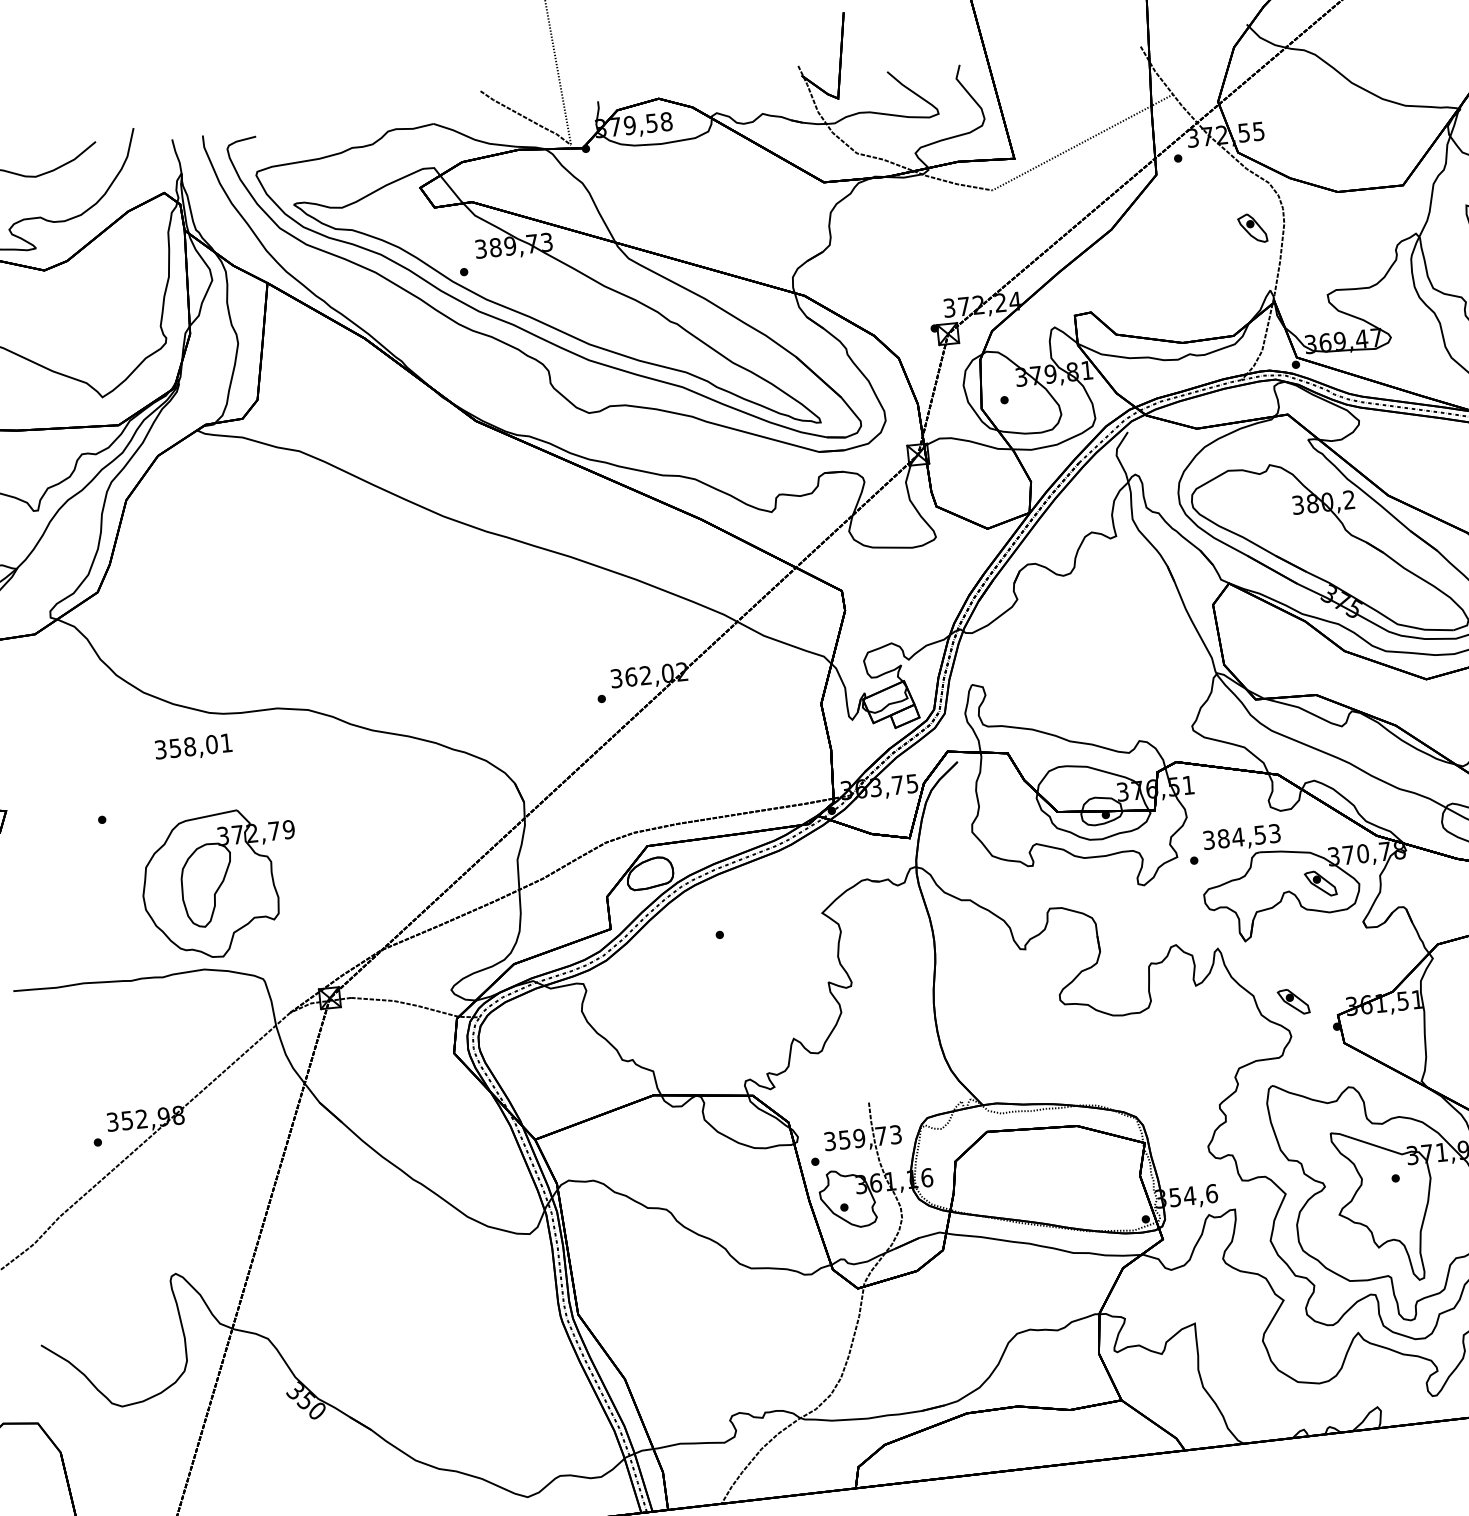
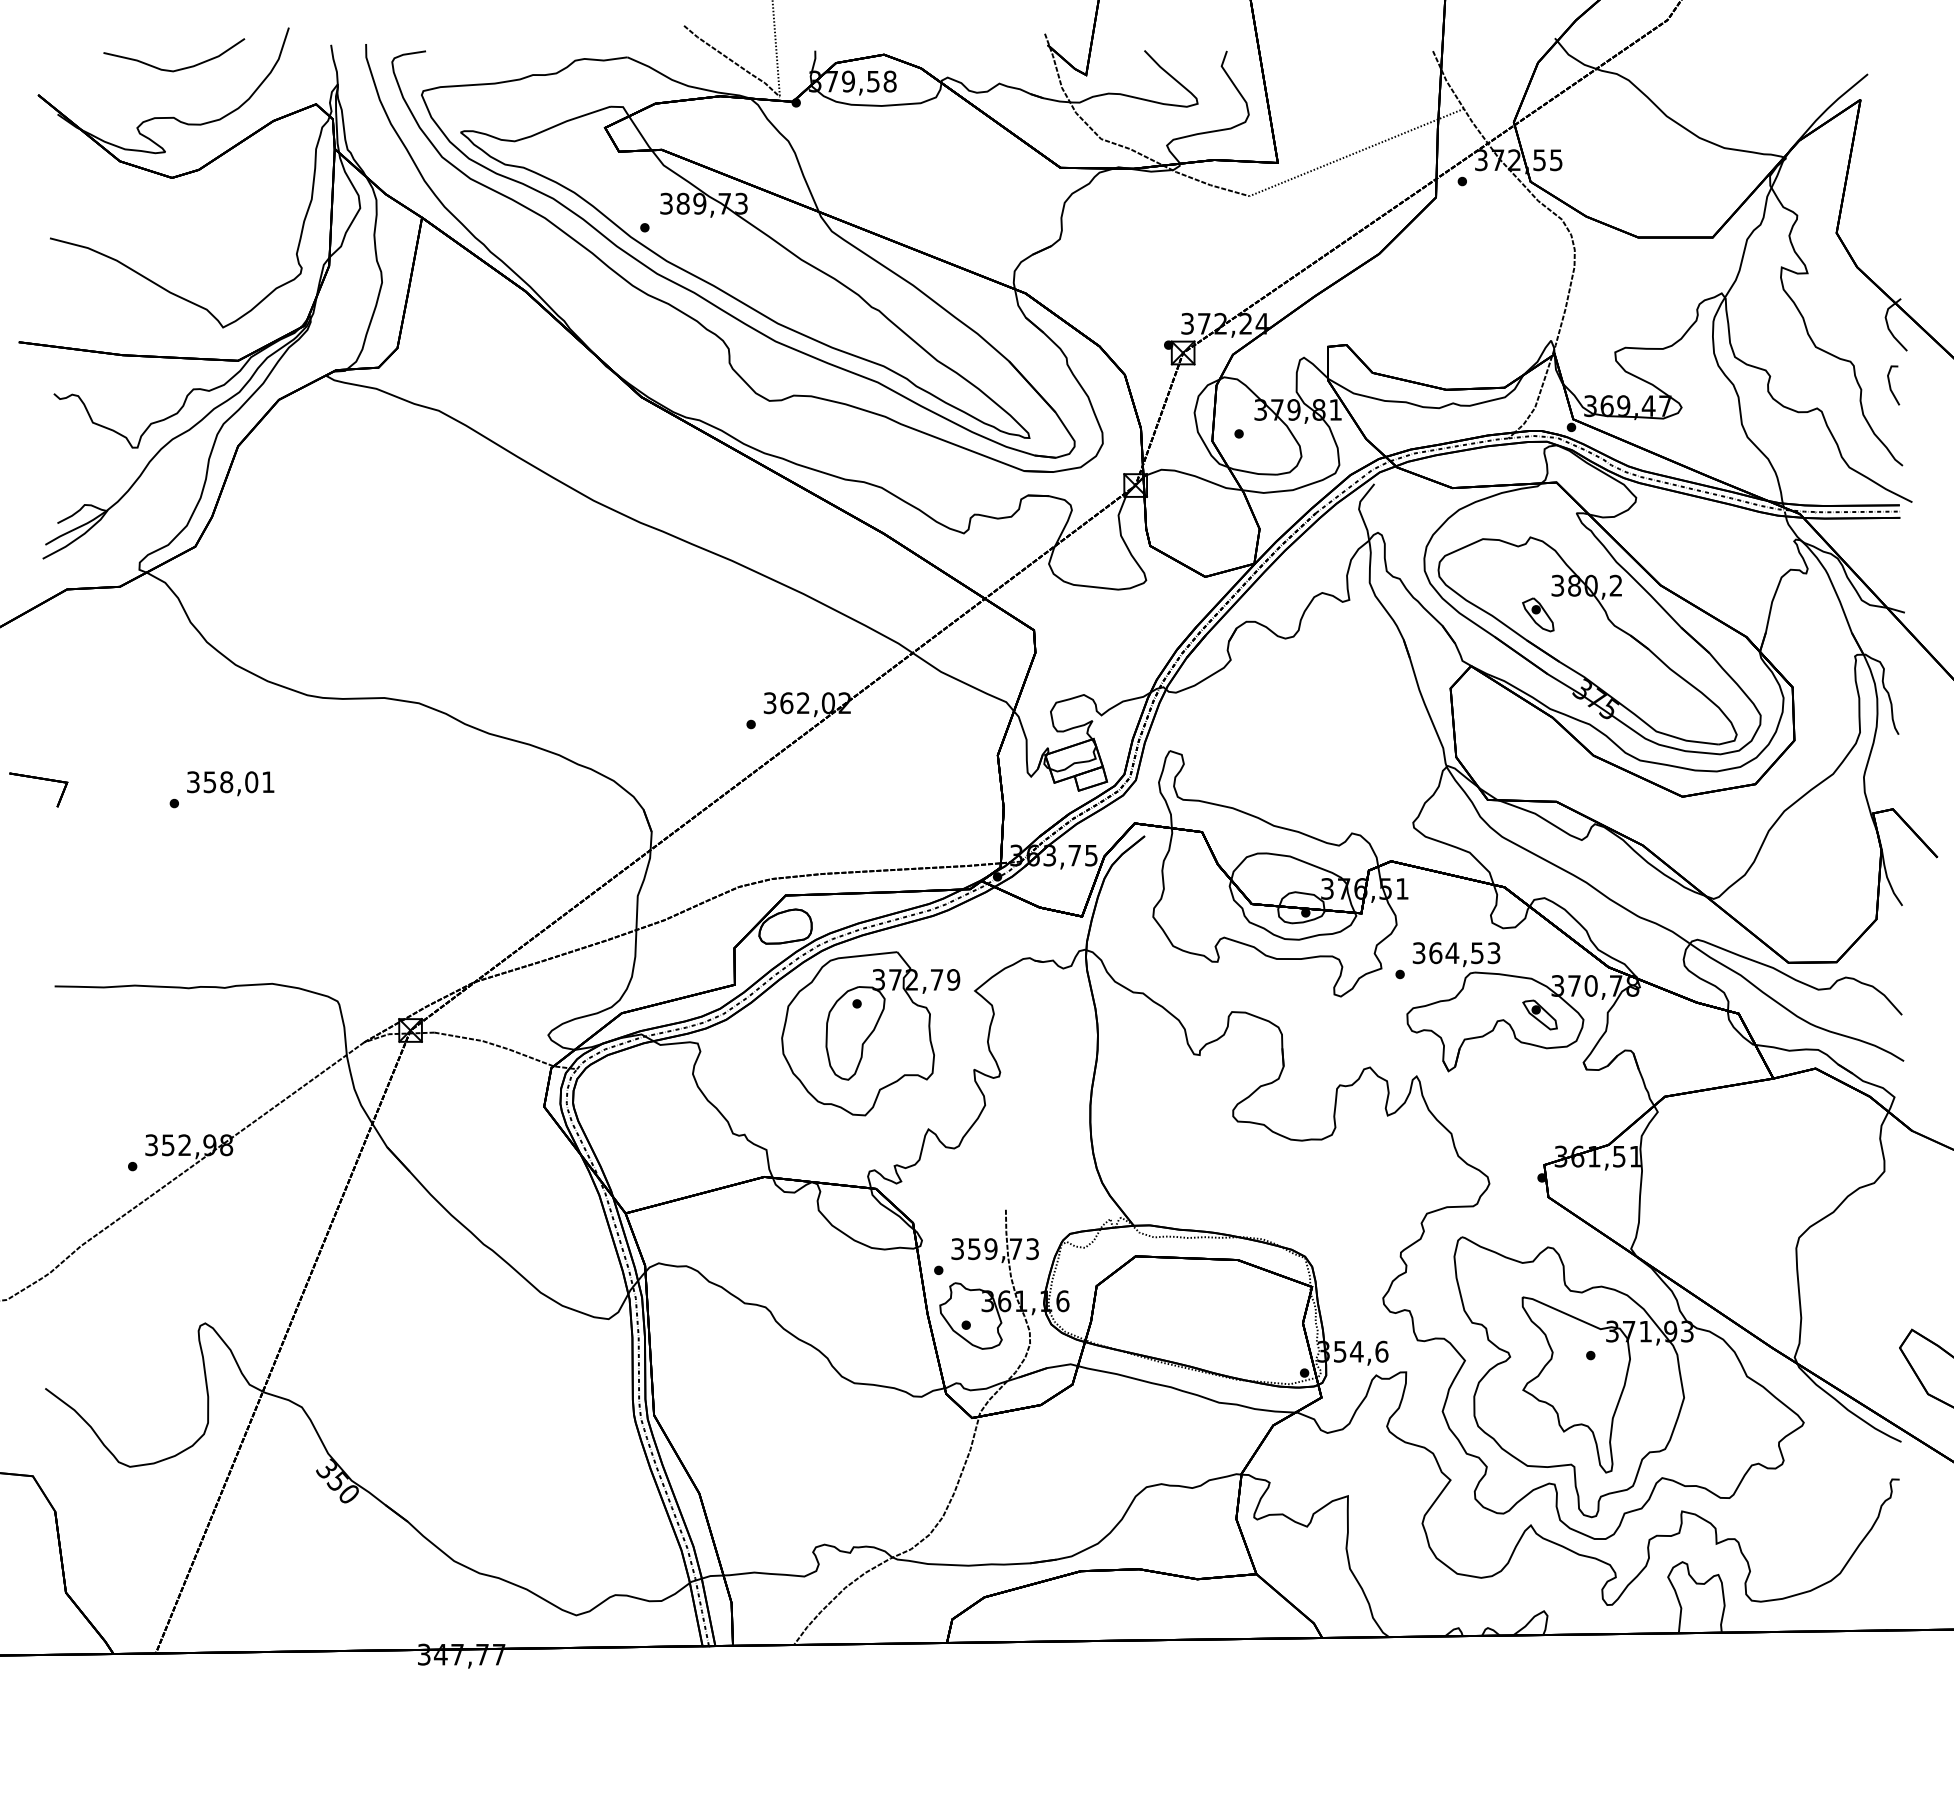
part: (1252, 228) -> (1538, 614), moved
text: (193, 747) -> (230, 783), moved
text: (1223, 838) -> (1435, 952), 384,53 -> 364,53
part: (220, 884) -> (870, 1033), moved
part: (1293, 1001) -> (1495, 1144), removed

